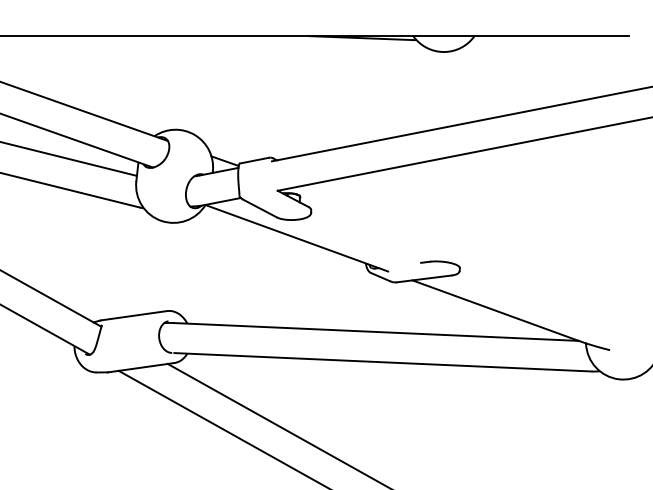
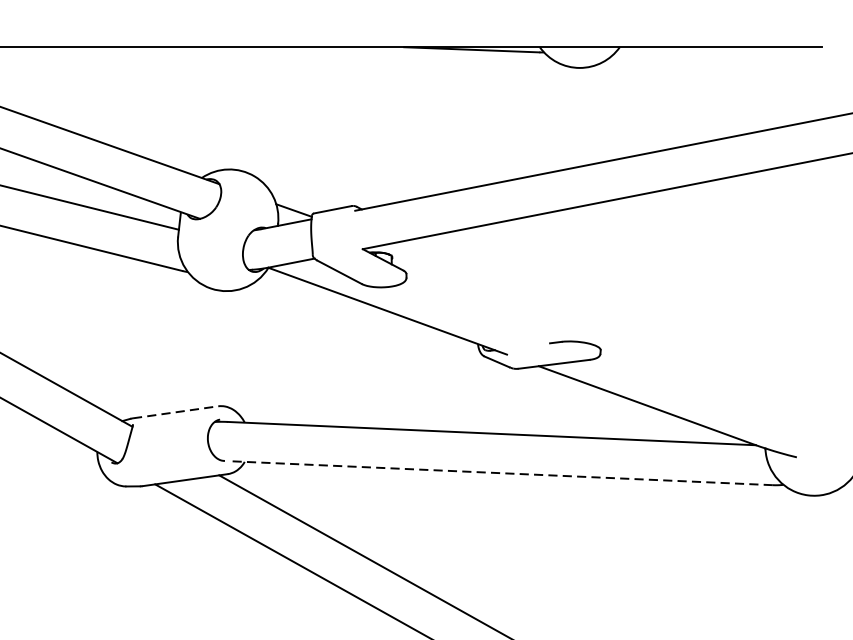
line: (134, 315) -> (175, 412), solid -> dashed
line: (383, 362) -> (500, 473), solid -> dashed

